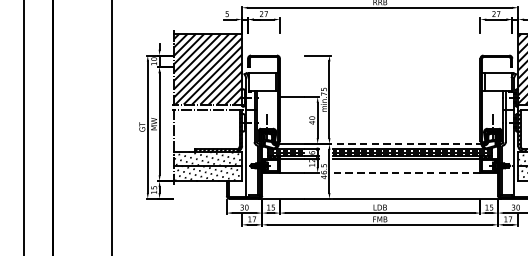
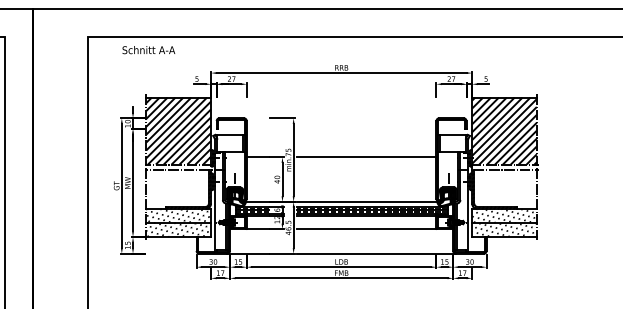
line: (406, 97) -> (366, 157), added
line: (407, 143) -> (367, 201), dashed -> solid
line: (406, 173) -> (366, 229), dashed -> solid

